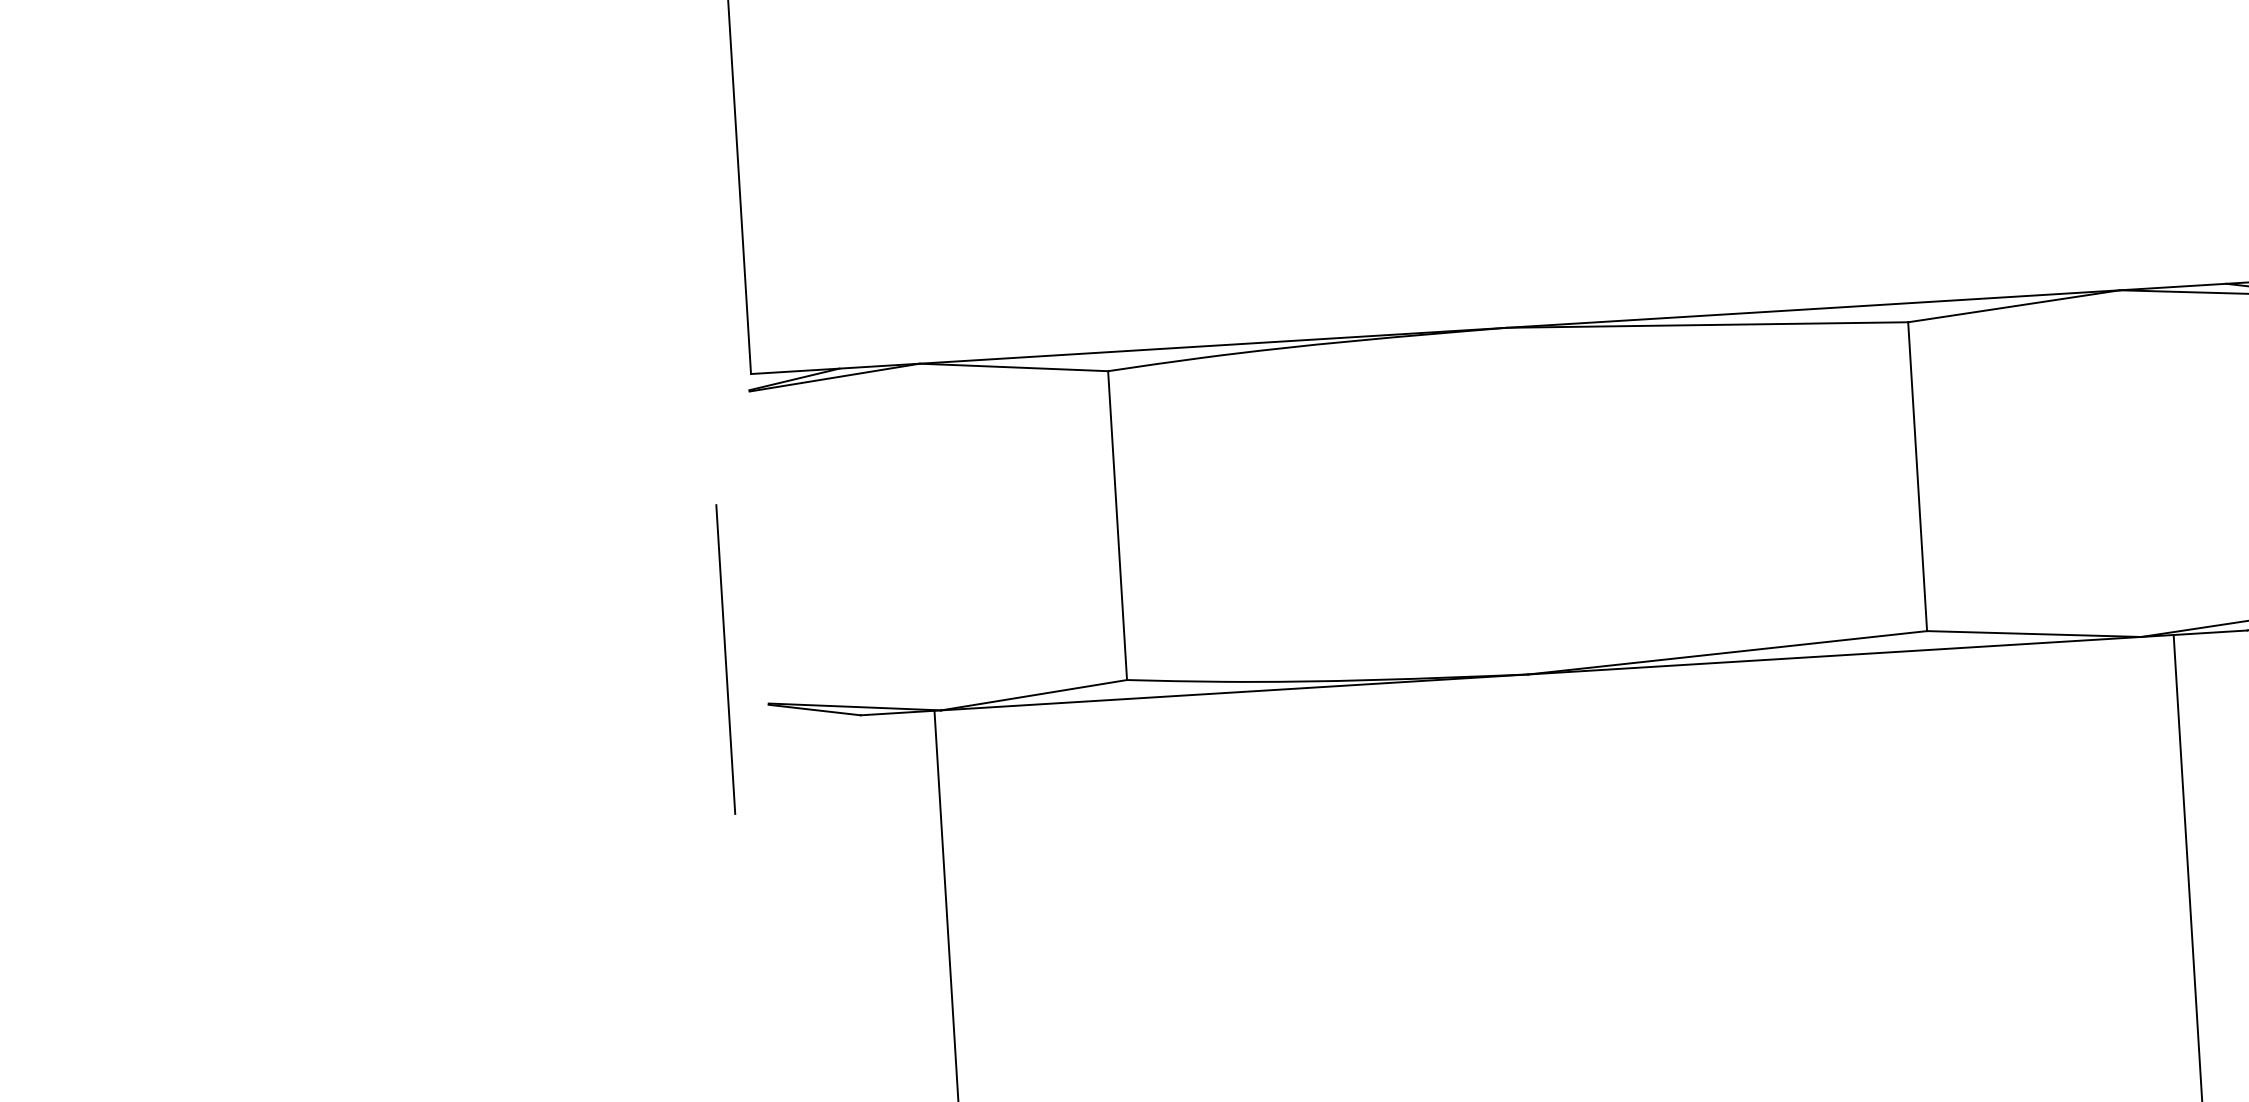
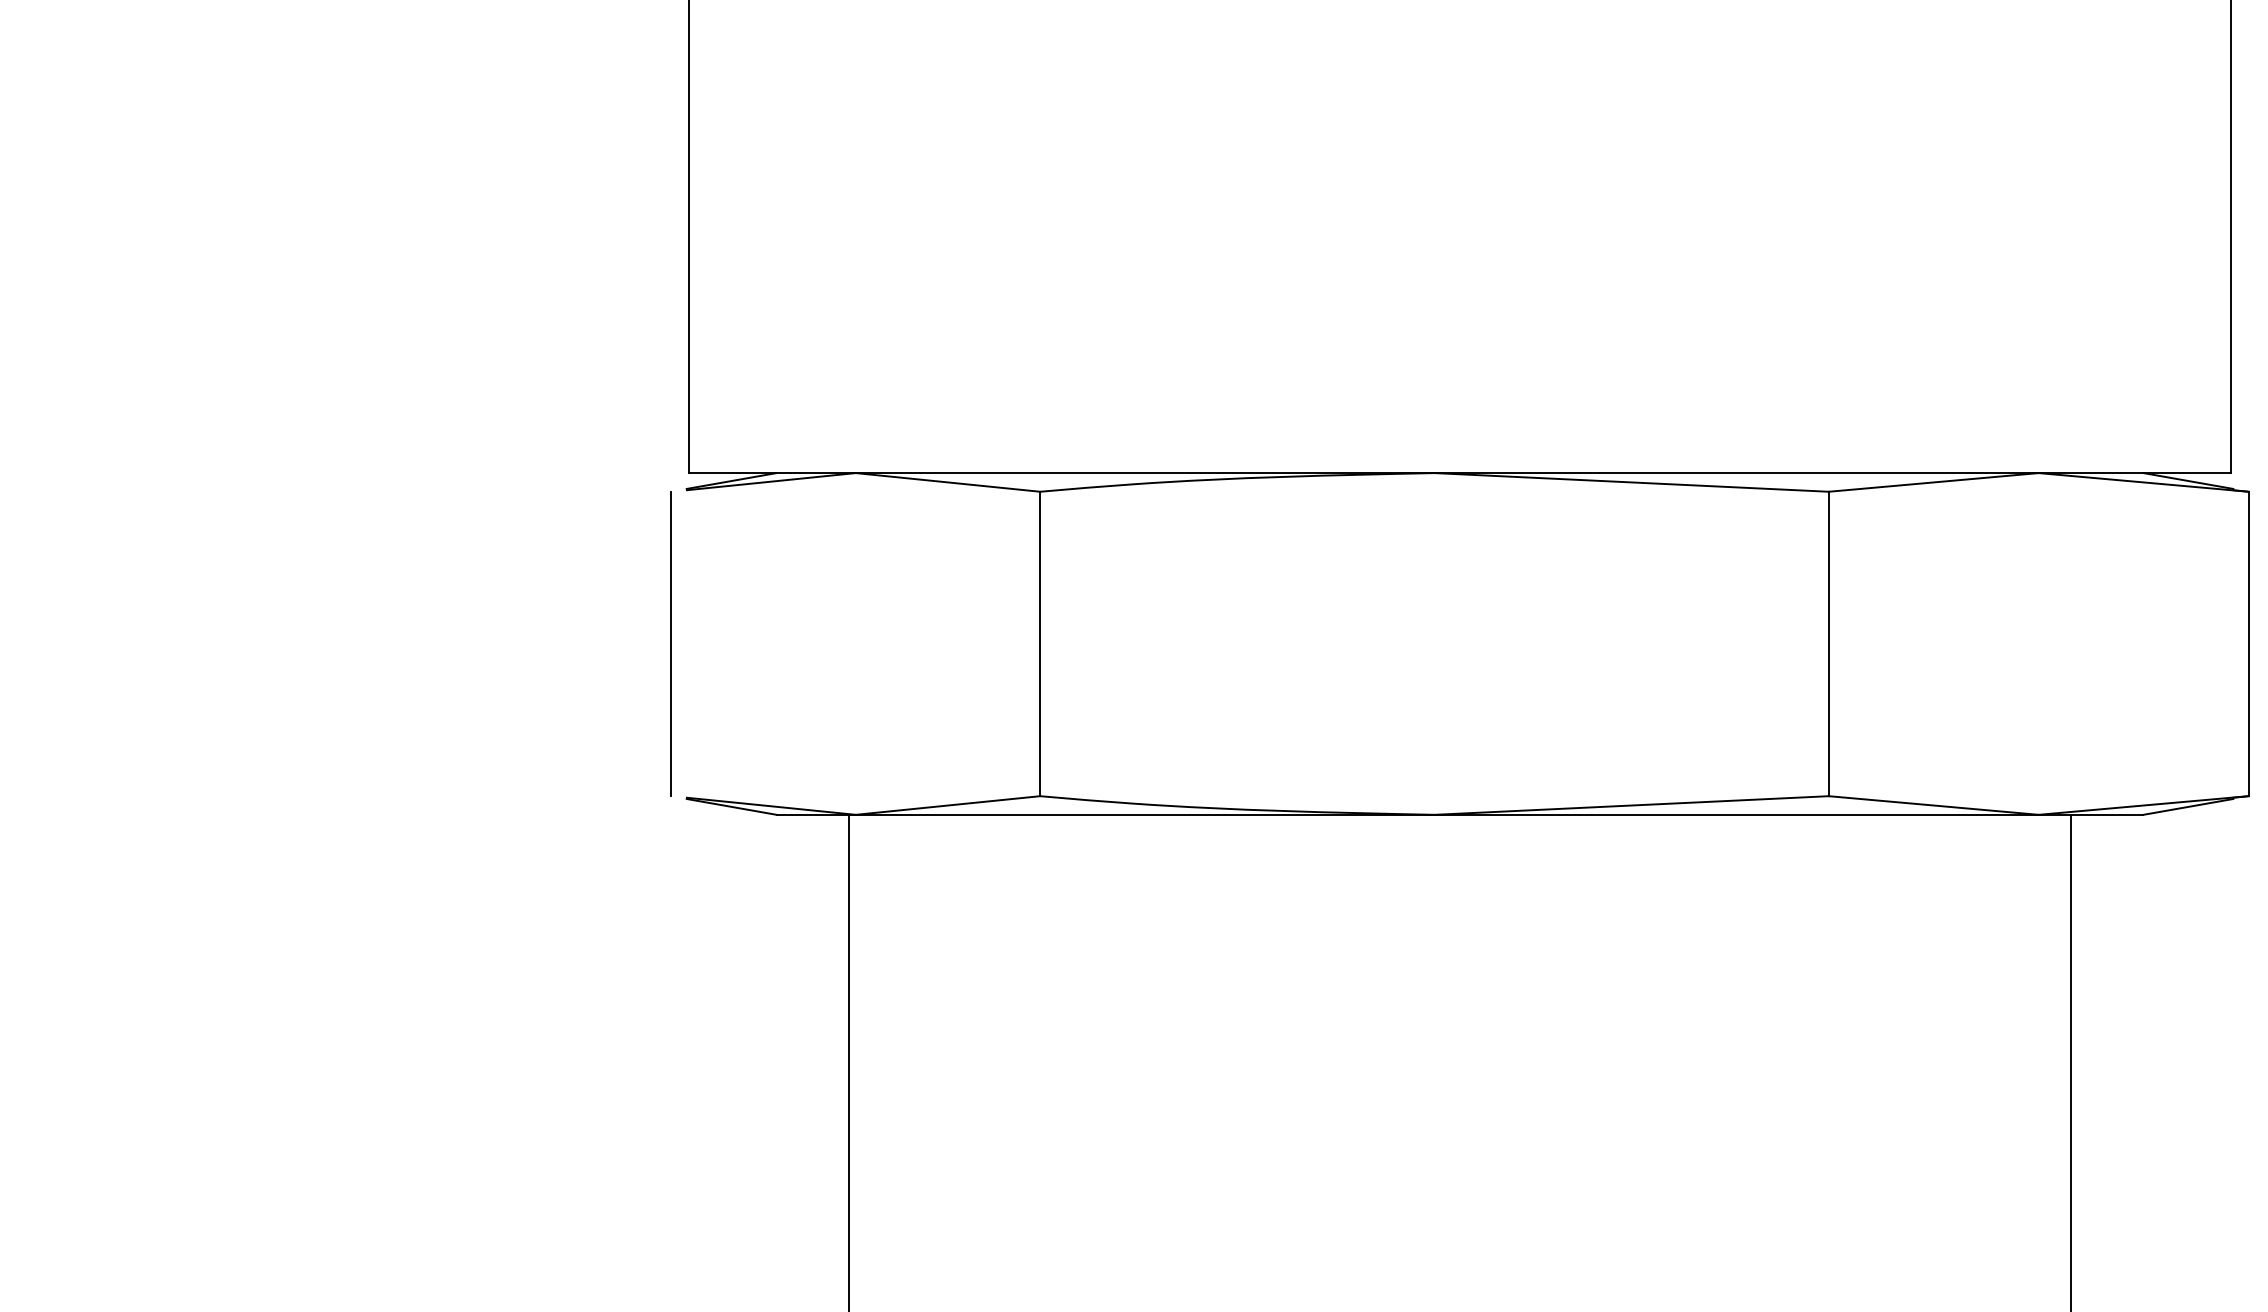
line: (724, 659) -> (670, 643), moved

